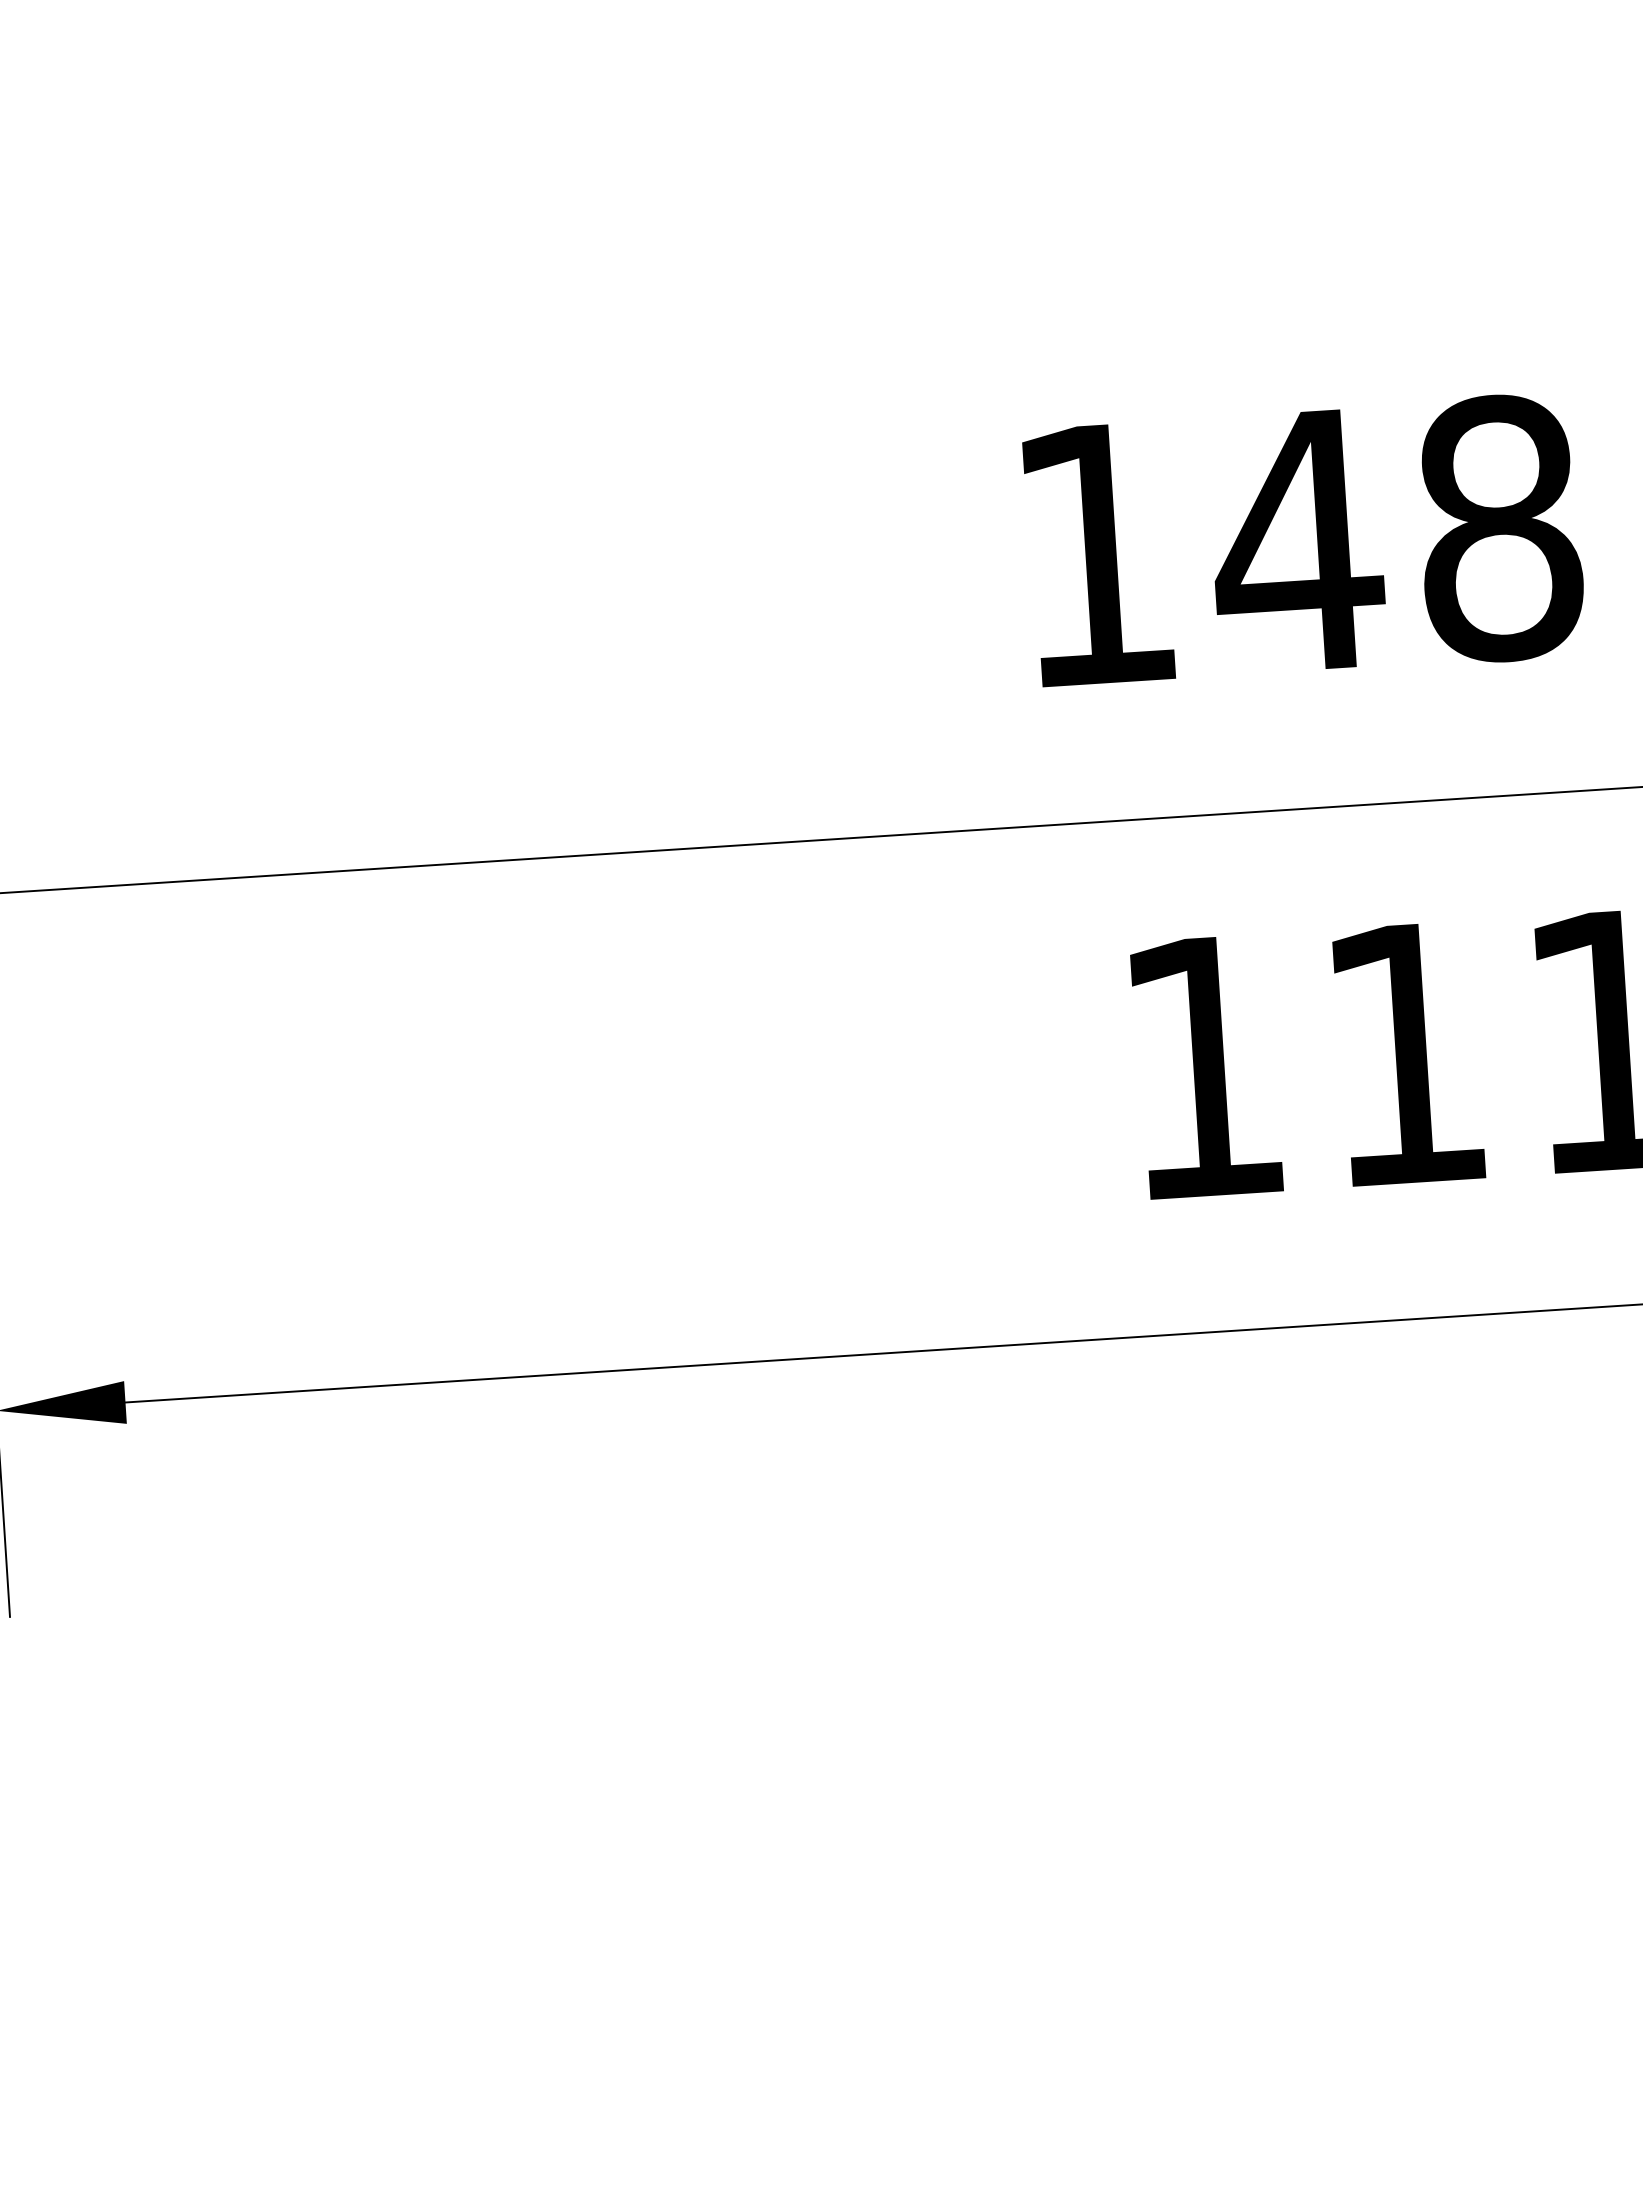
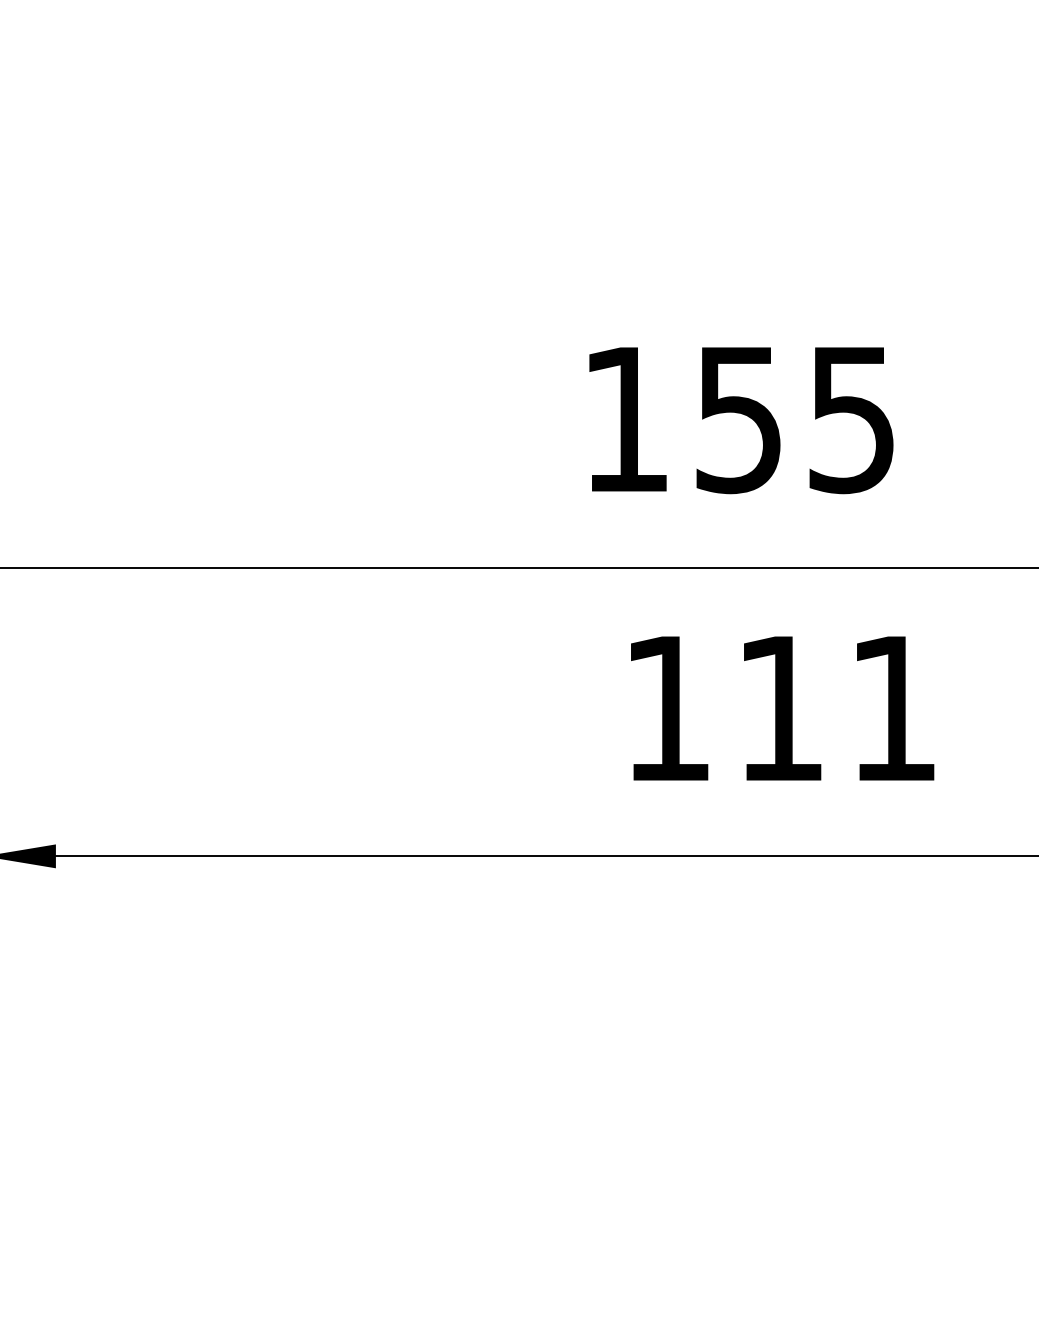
text: (1394, 535) -> (793, 419), 148 -> 155

